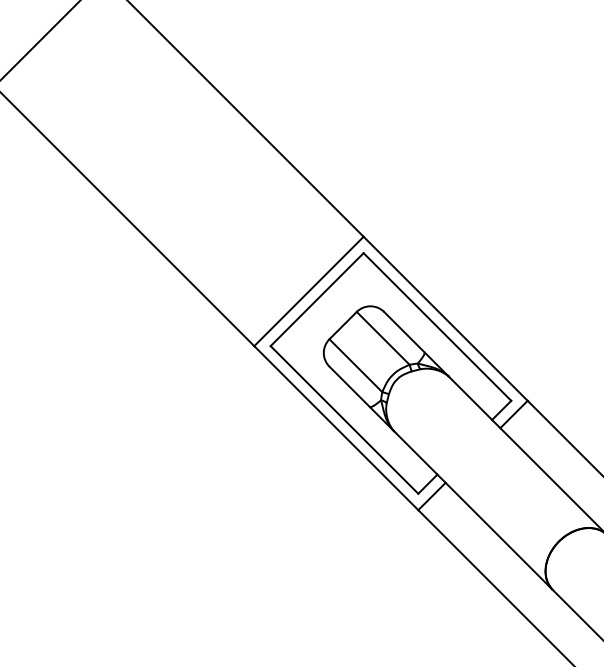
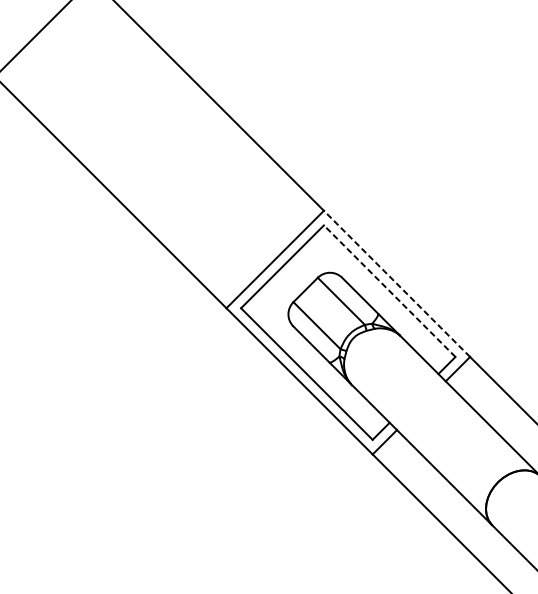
line: (445, 318) -> (396, 283), solid -> dashed
line: (437, 326) -> (389, 290), solid -> dashed

